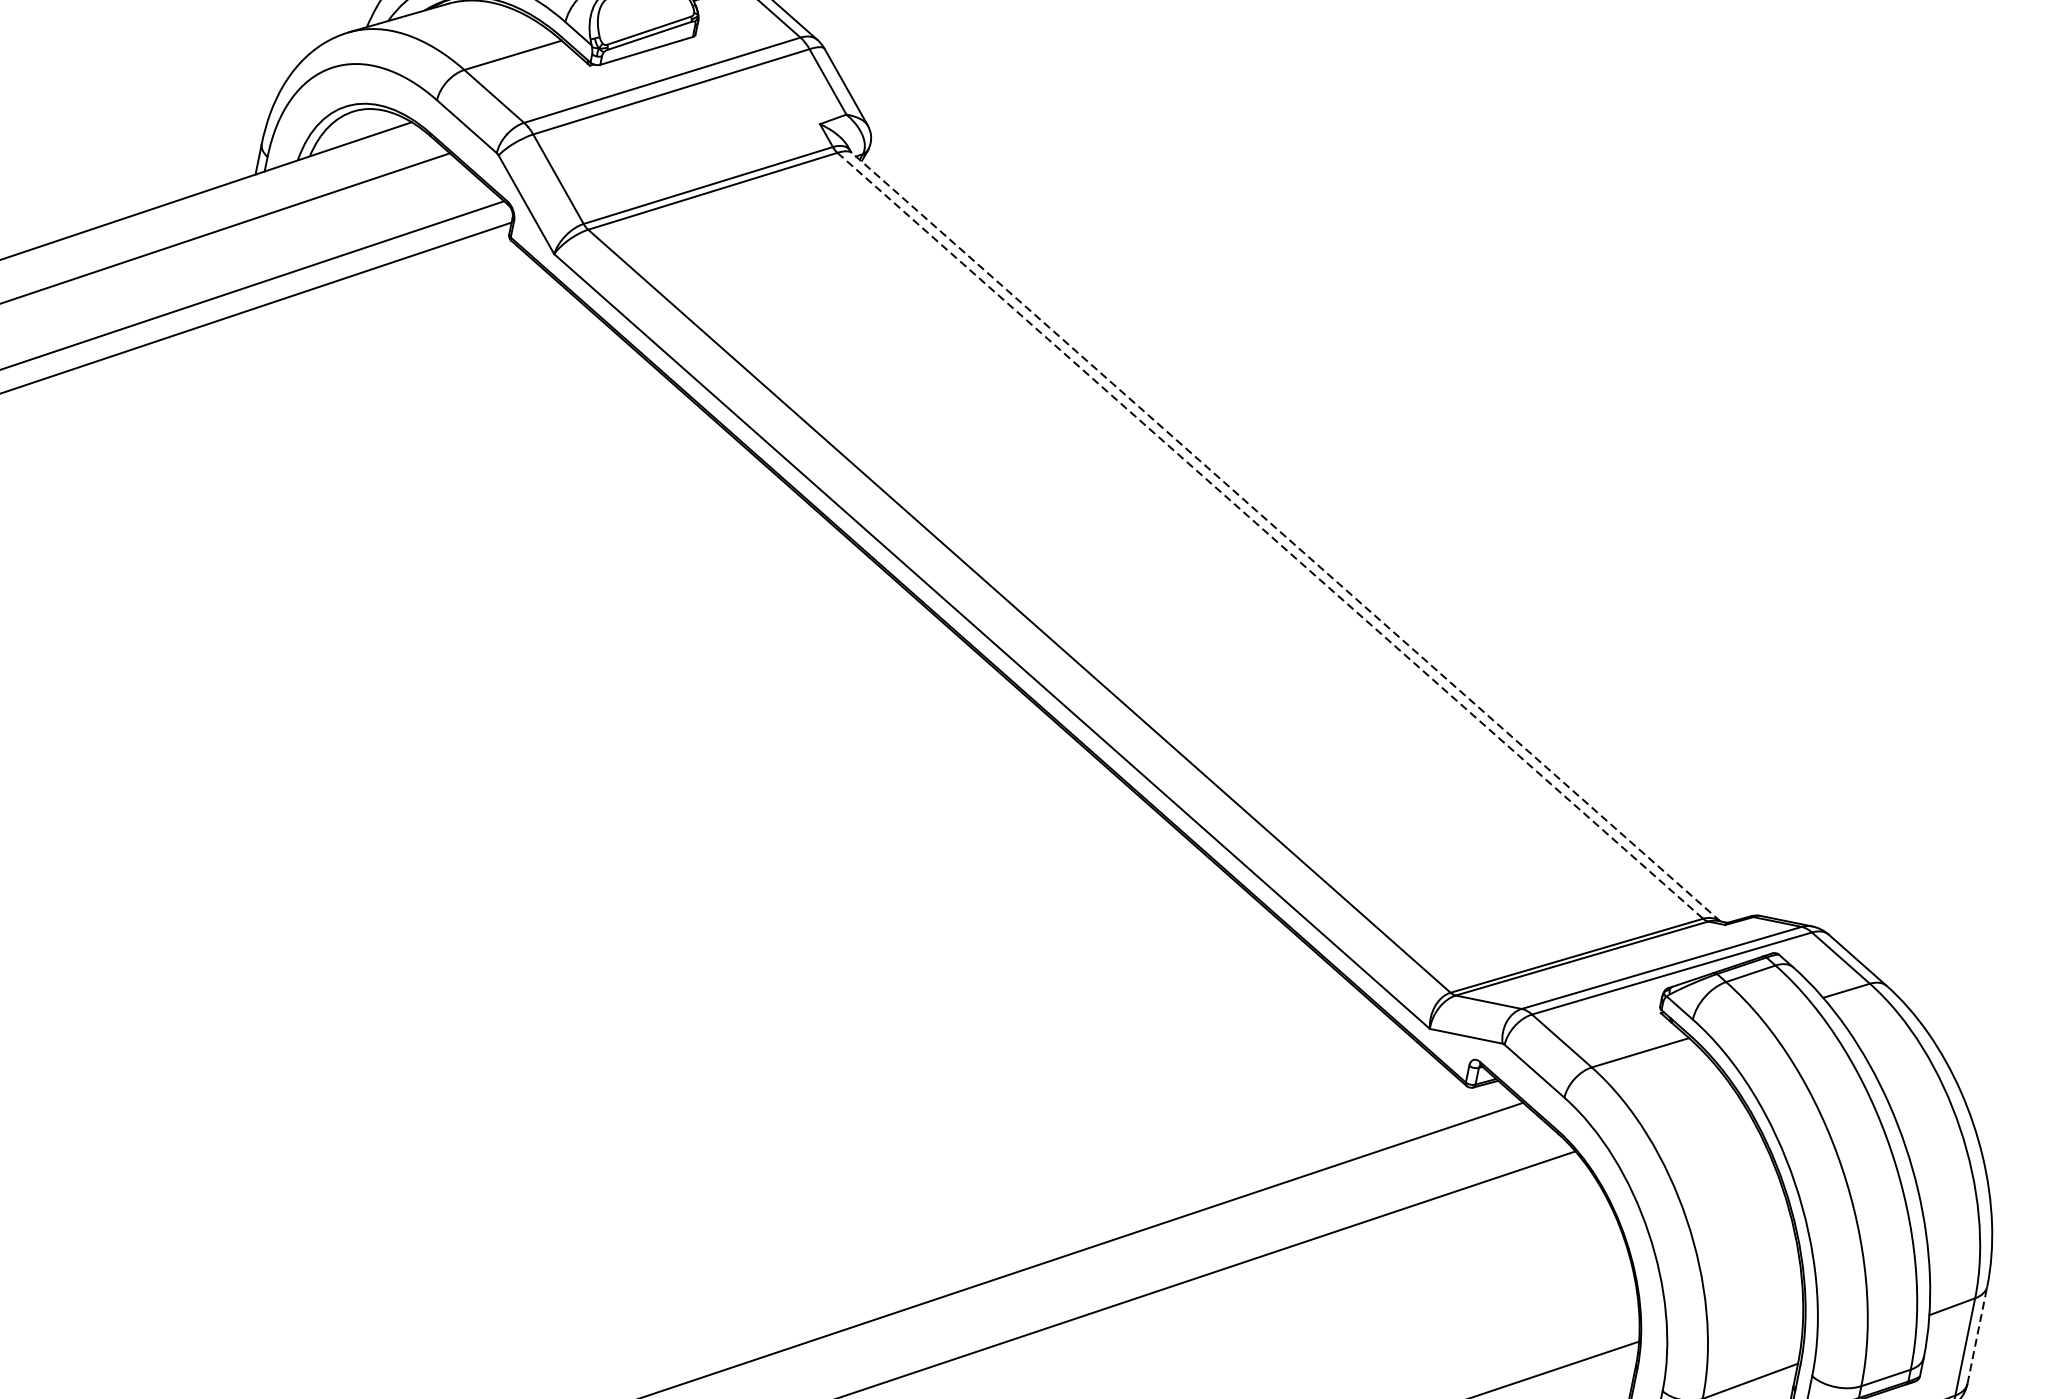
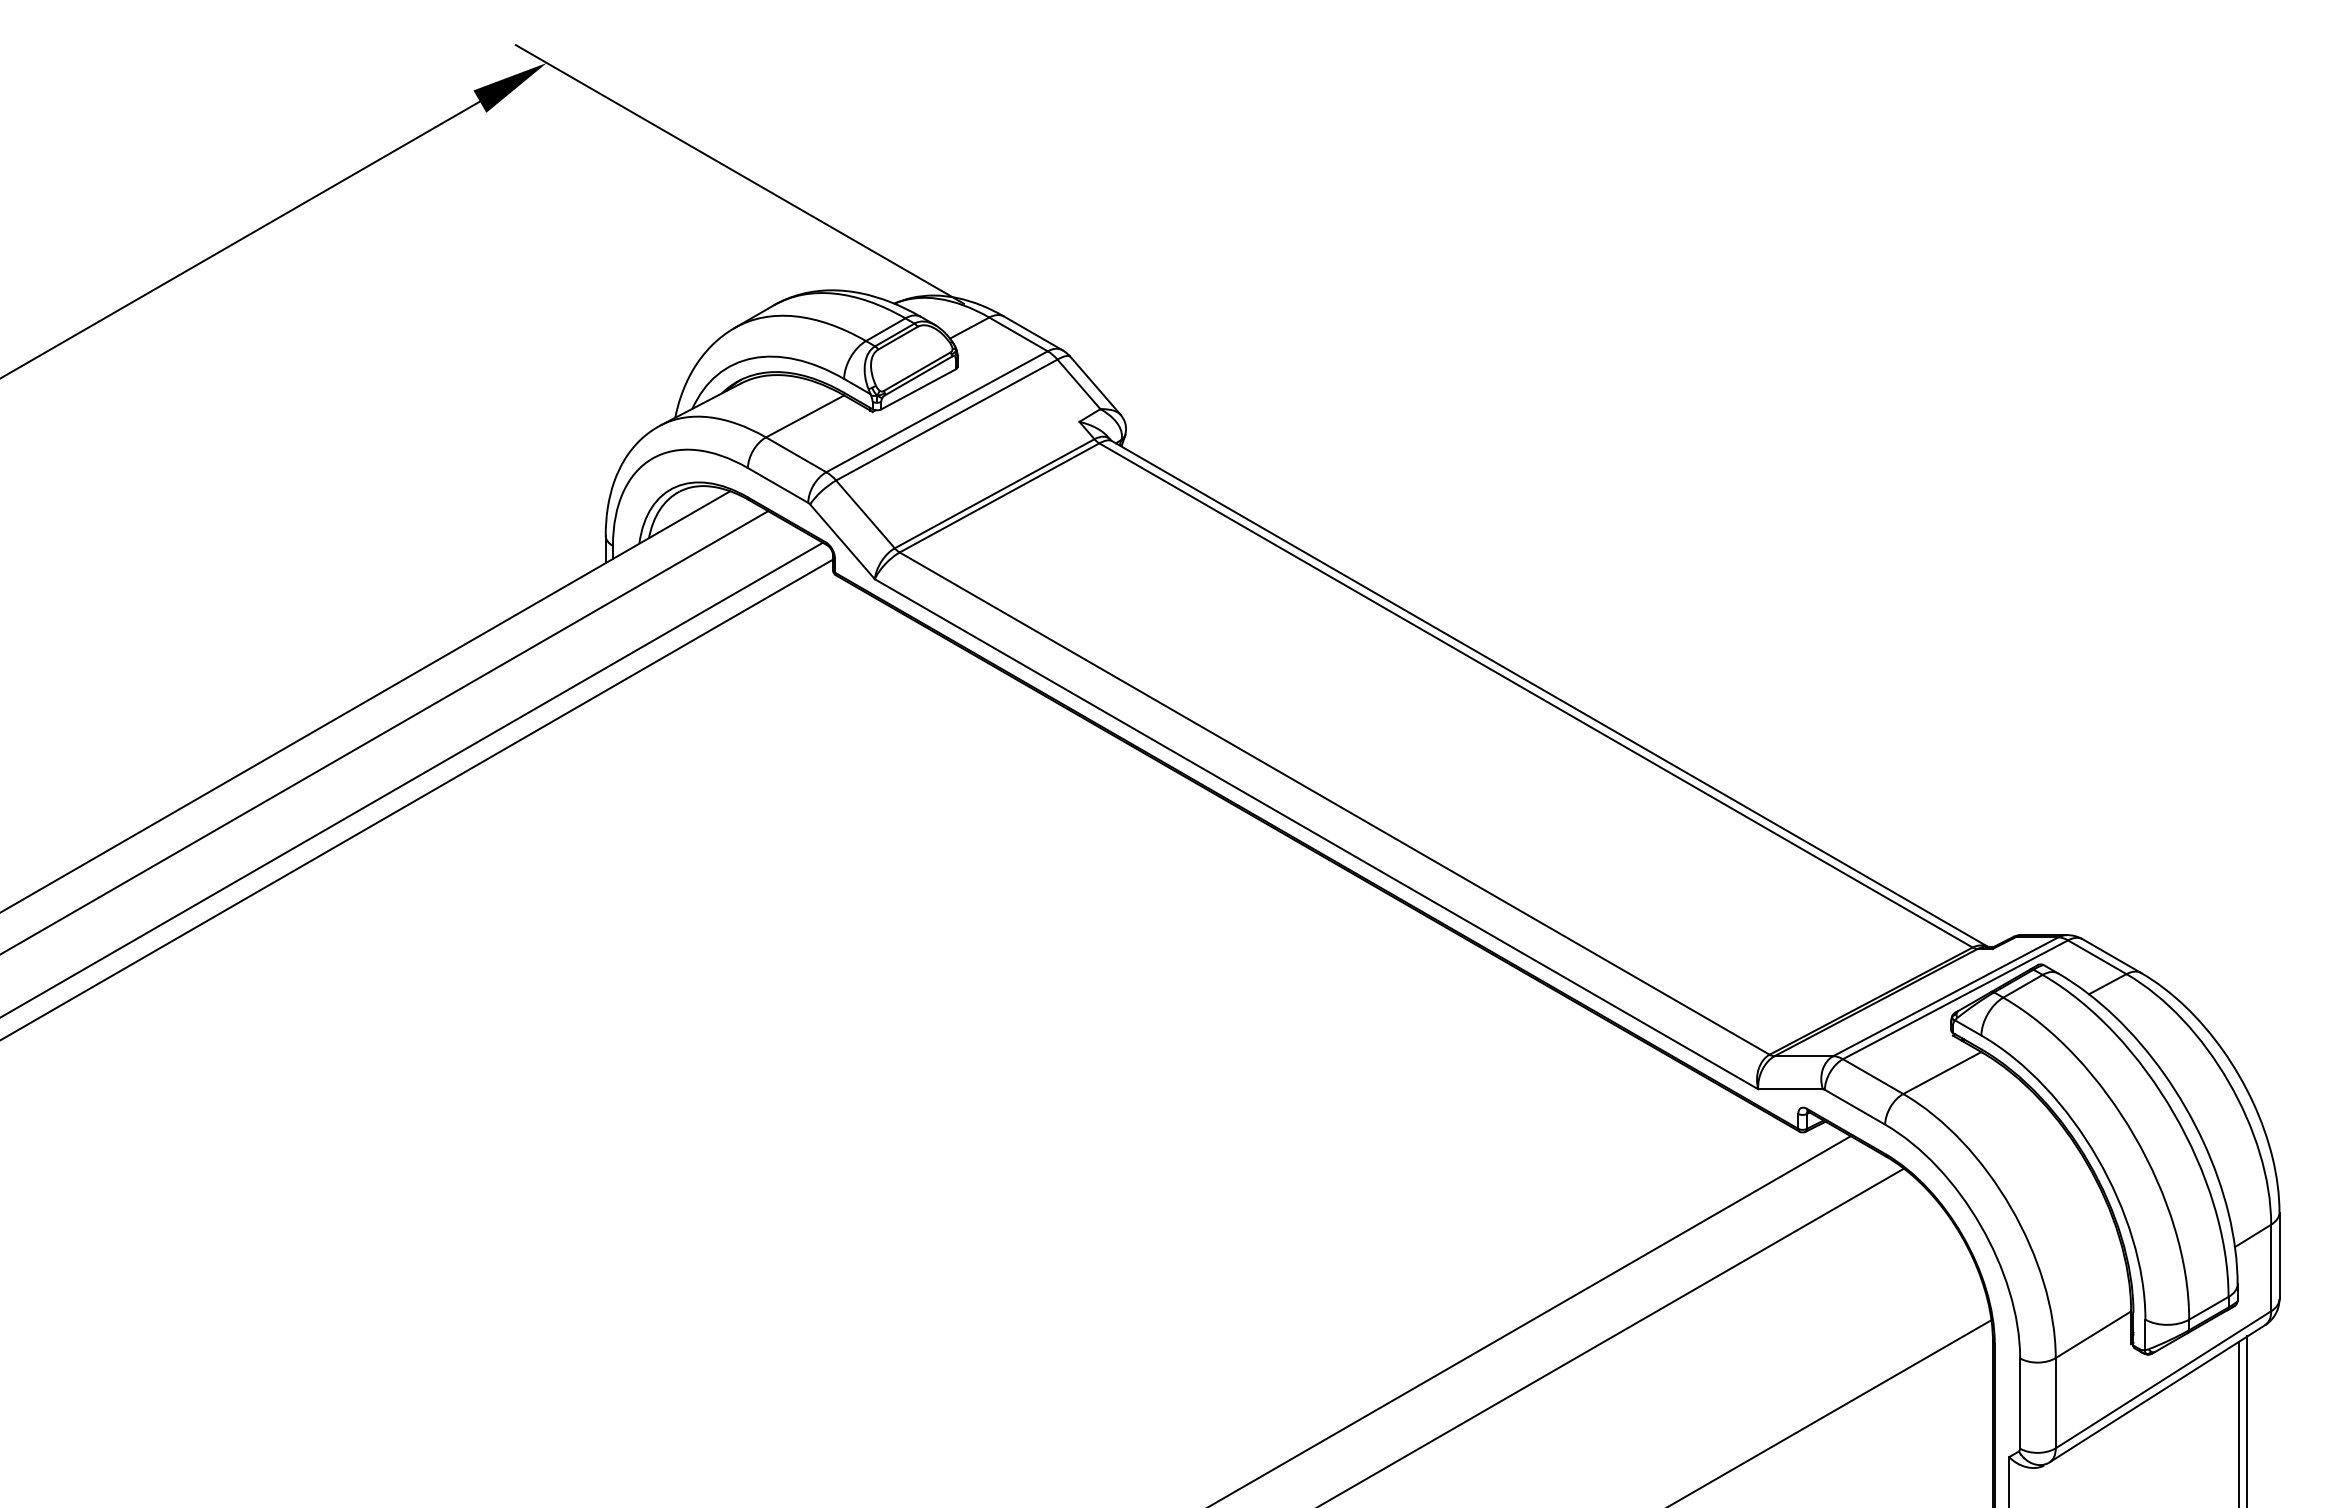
line: (1270, 535) -> (1536, 695), dashed -> solid
line: (1285, 536) -> (1549, 693), dashed -> solid
line: (1977, 1334) -> (2279, 1255), dashed -> solid

